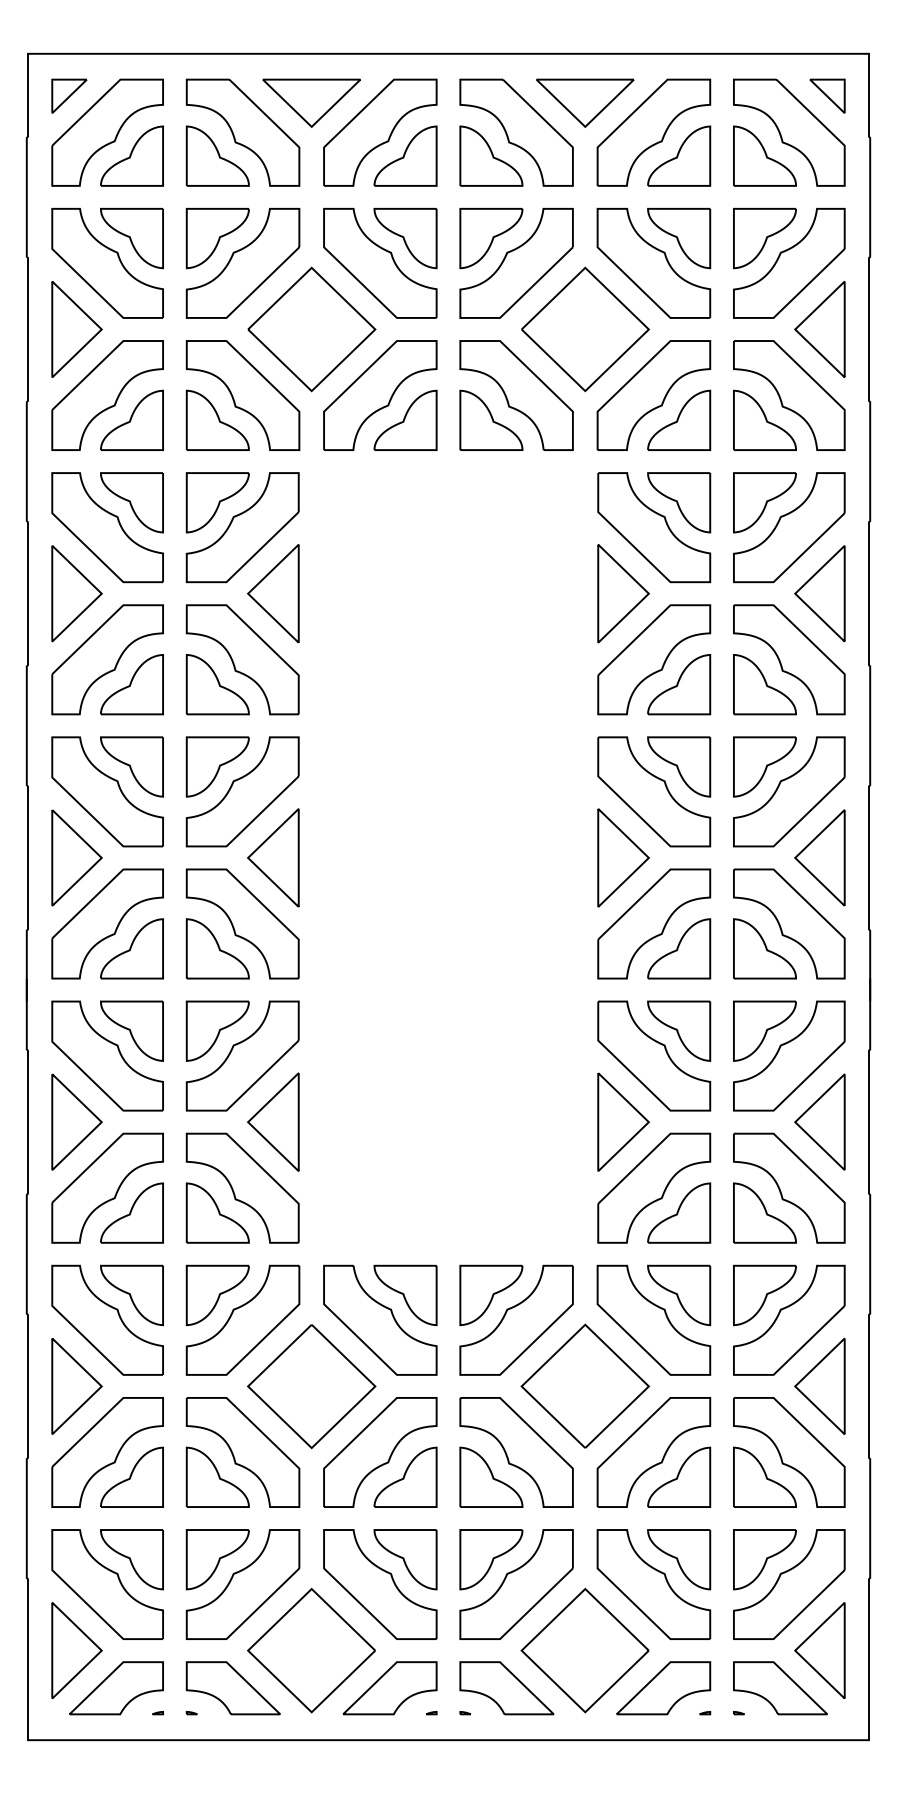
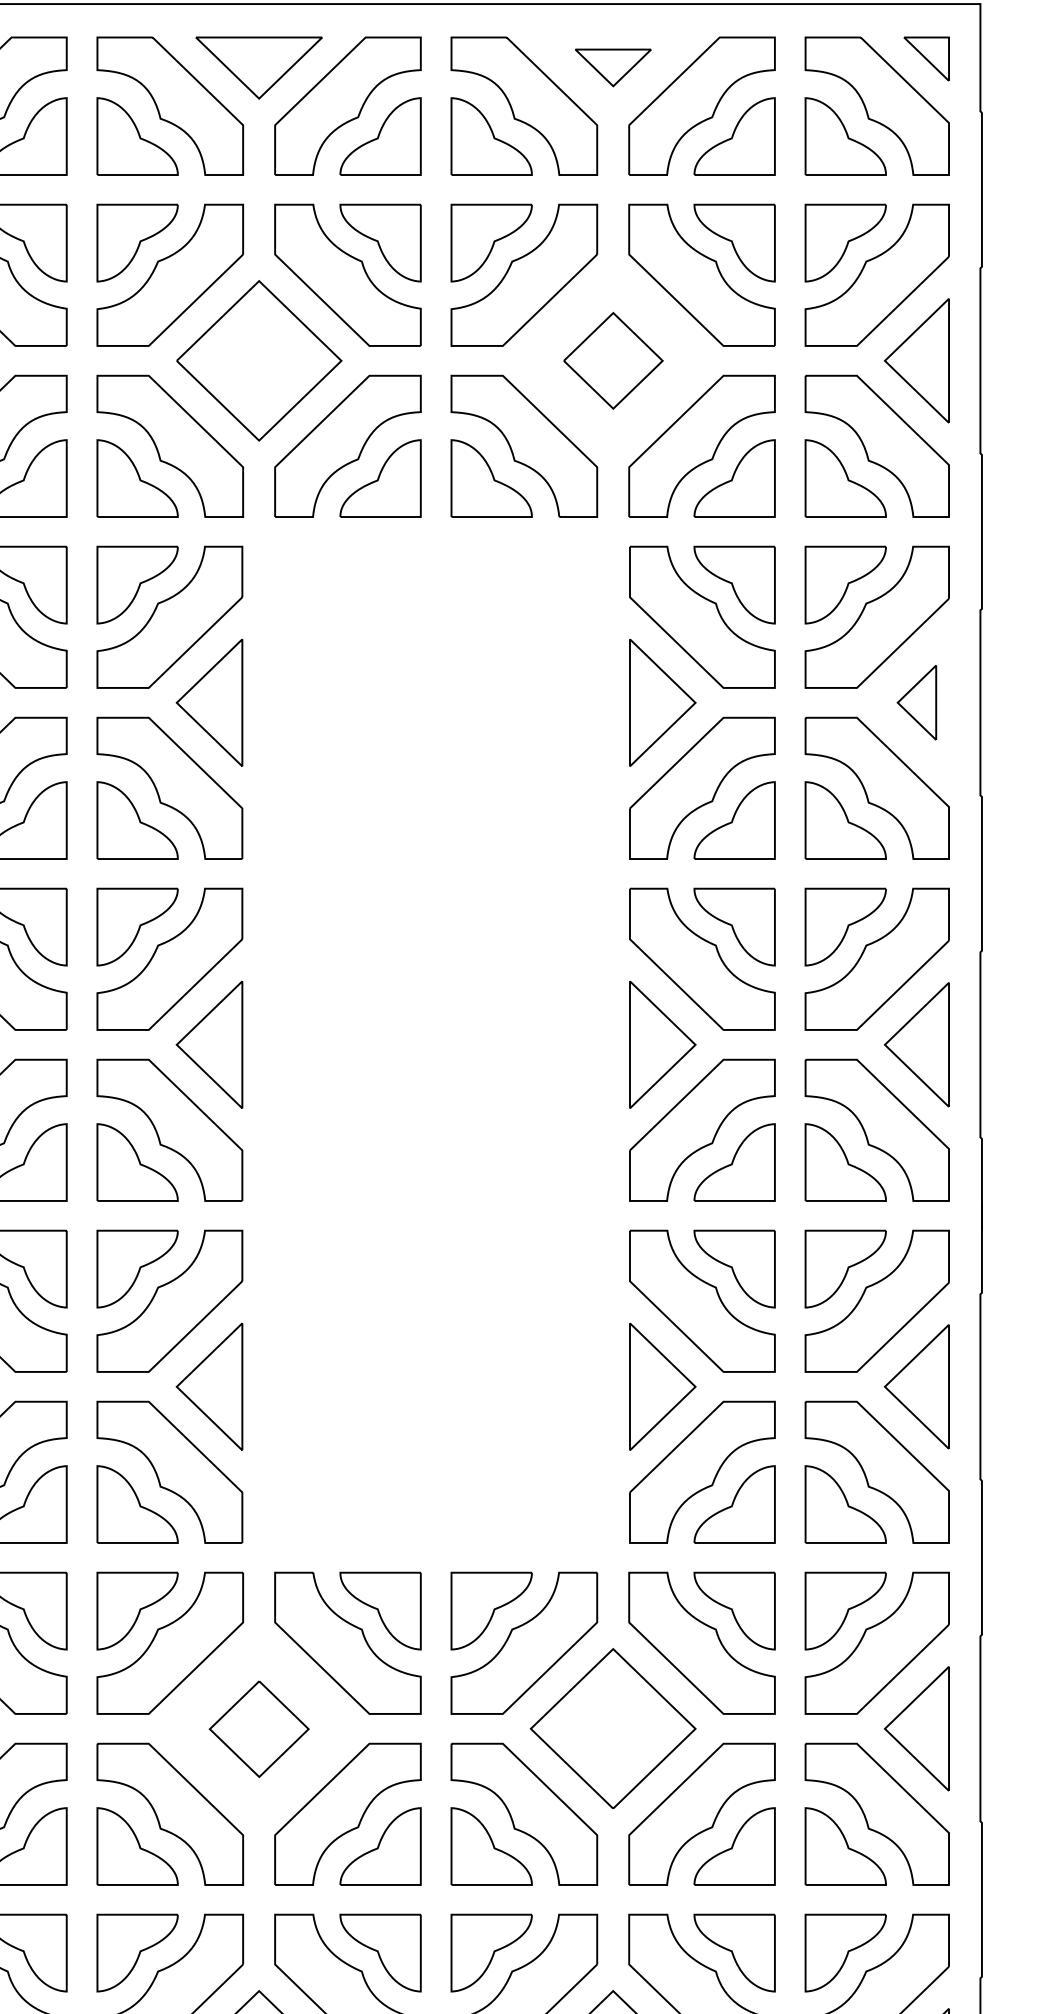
part: (585, 102) -> (613, 67), size x0.6
part: (585, 329) -> (613, 360), size x0.6
part: (819, 593) -> (916, 702), size x0.6
part: (311, 1386) -> (258, 1728), size x0.6

